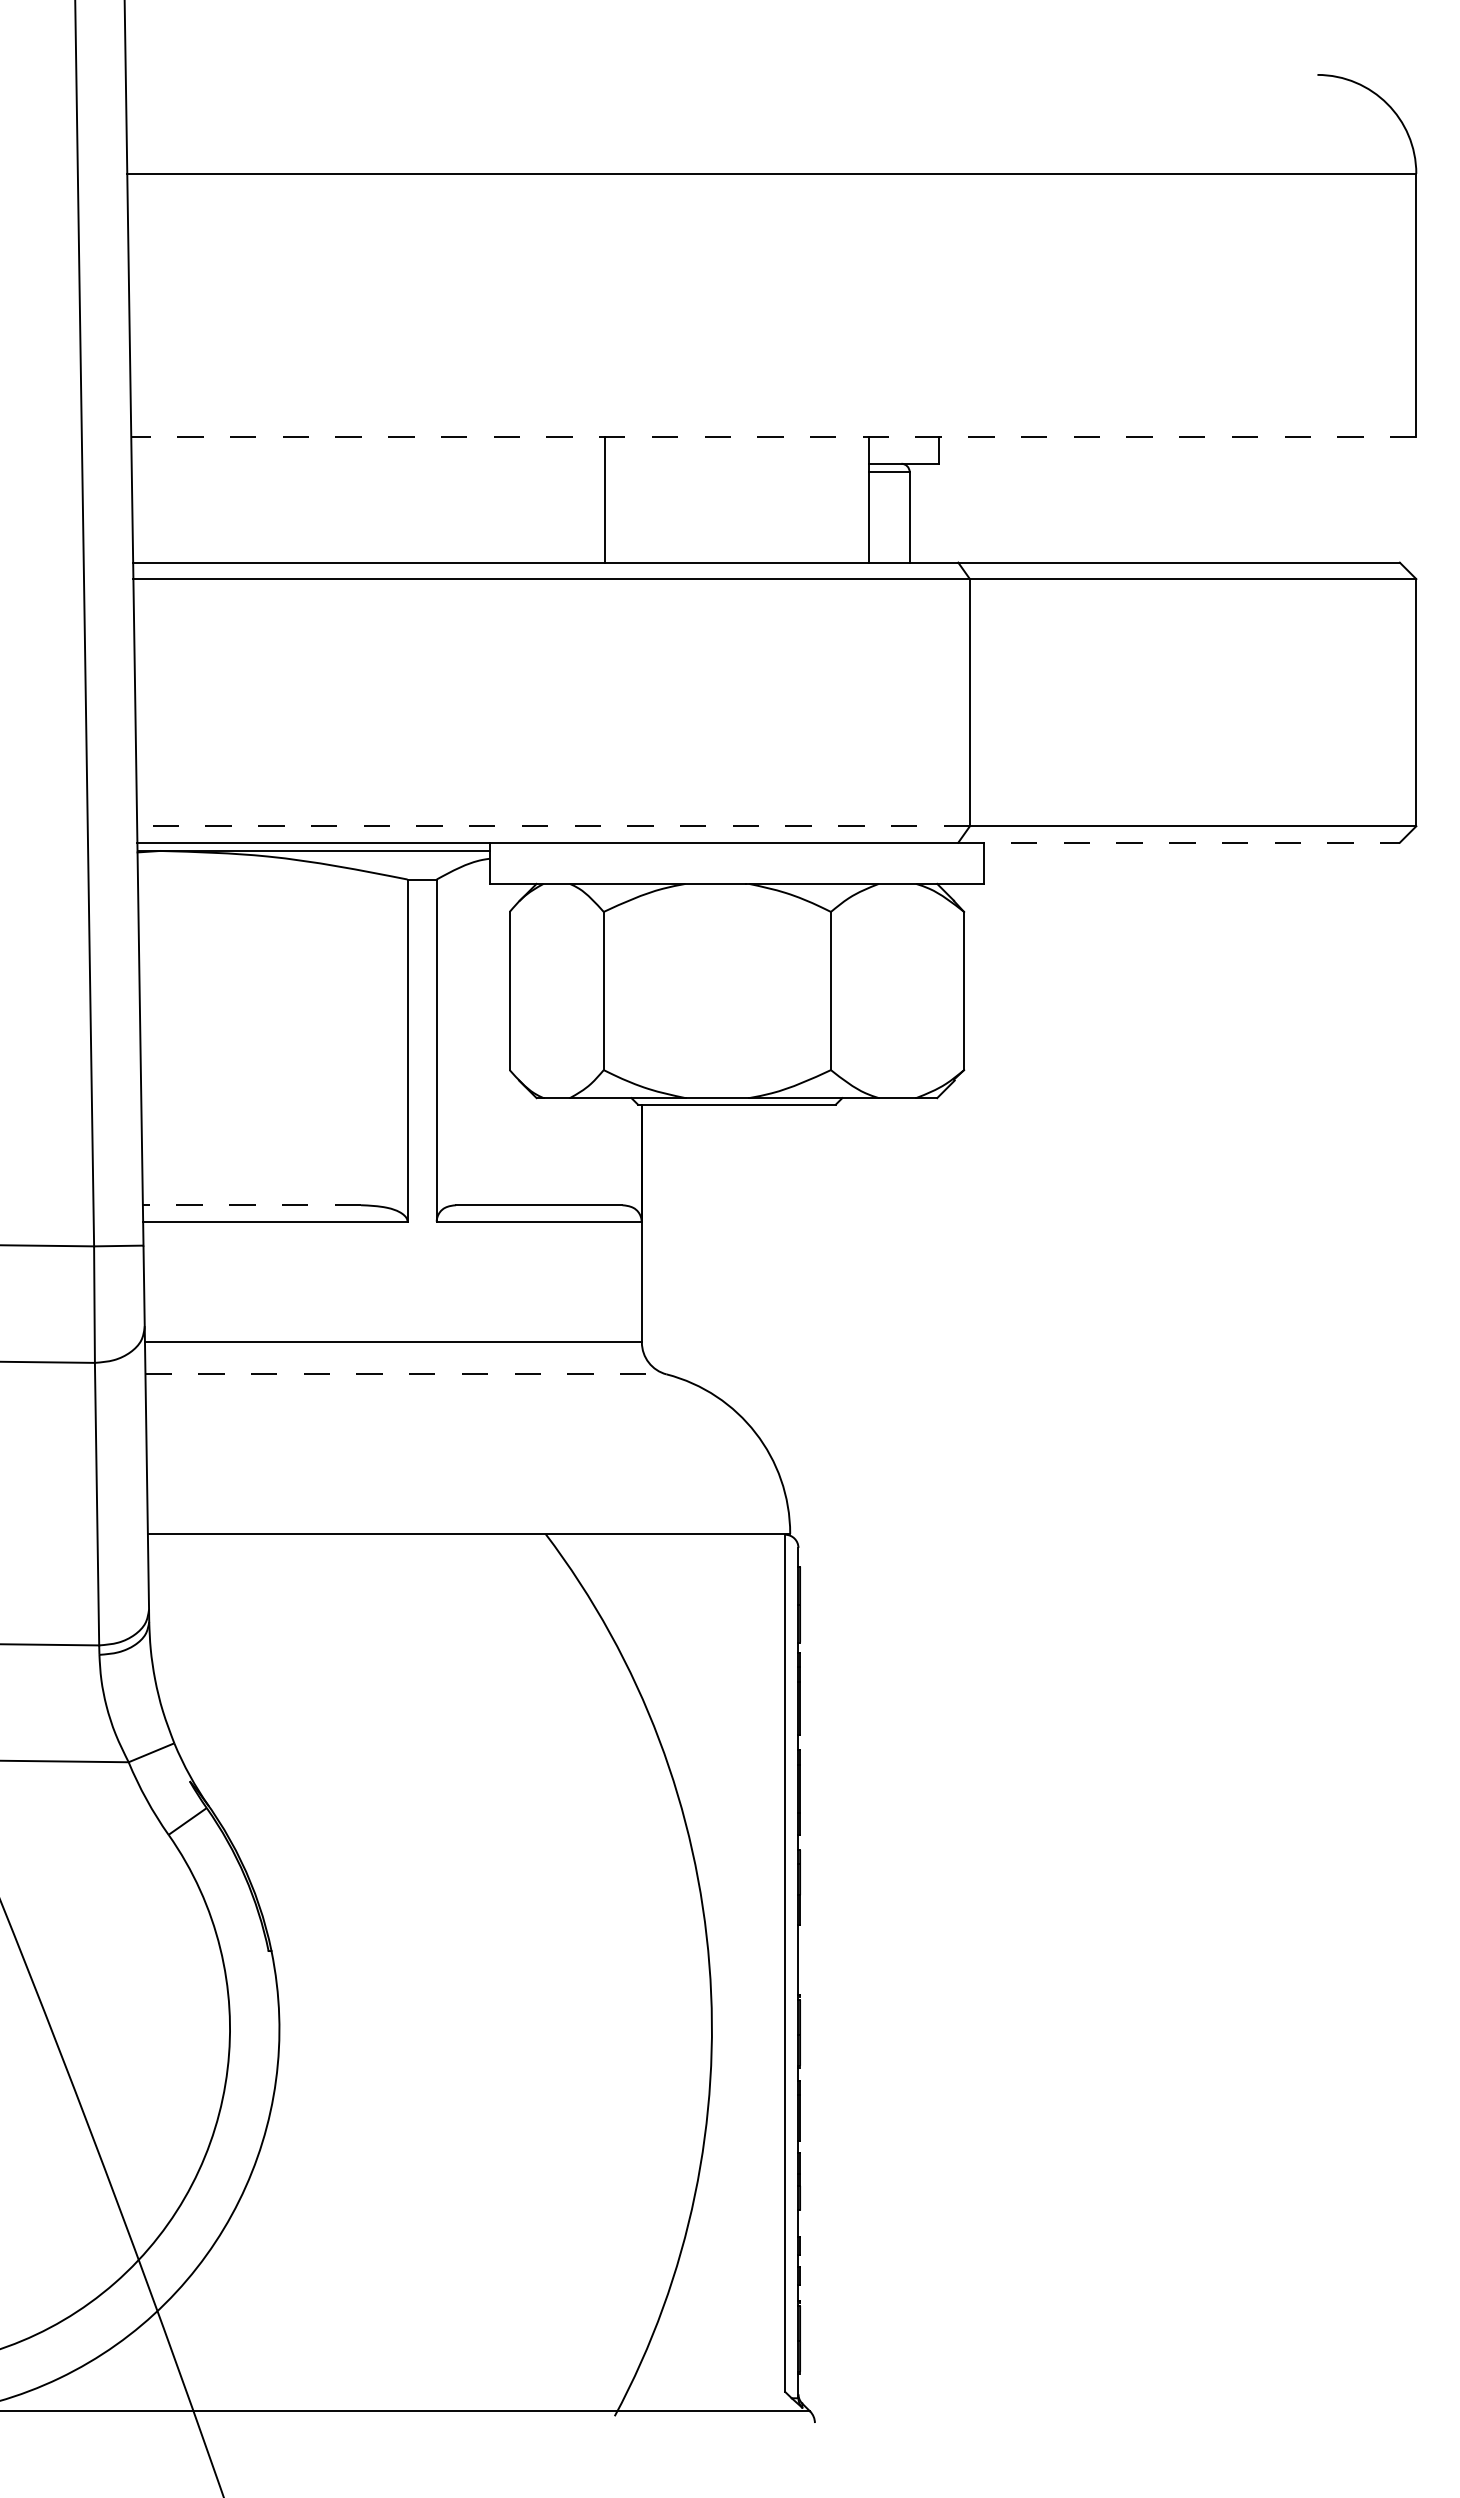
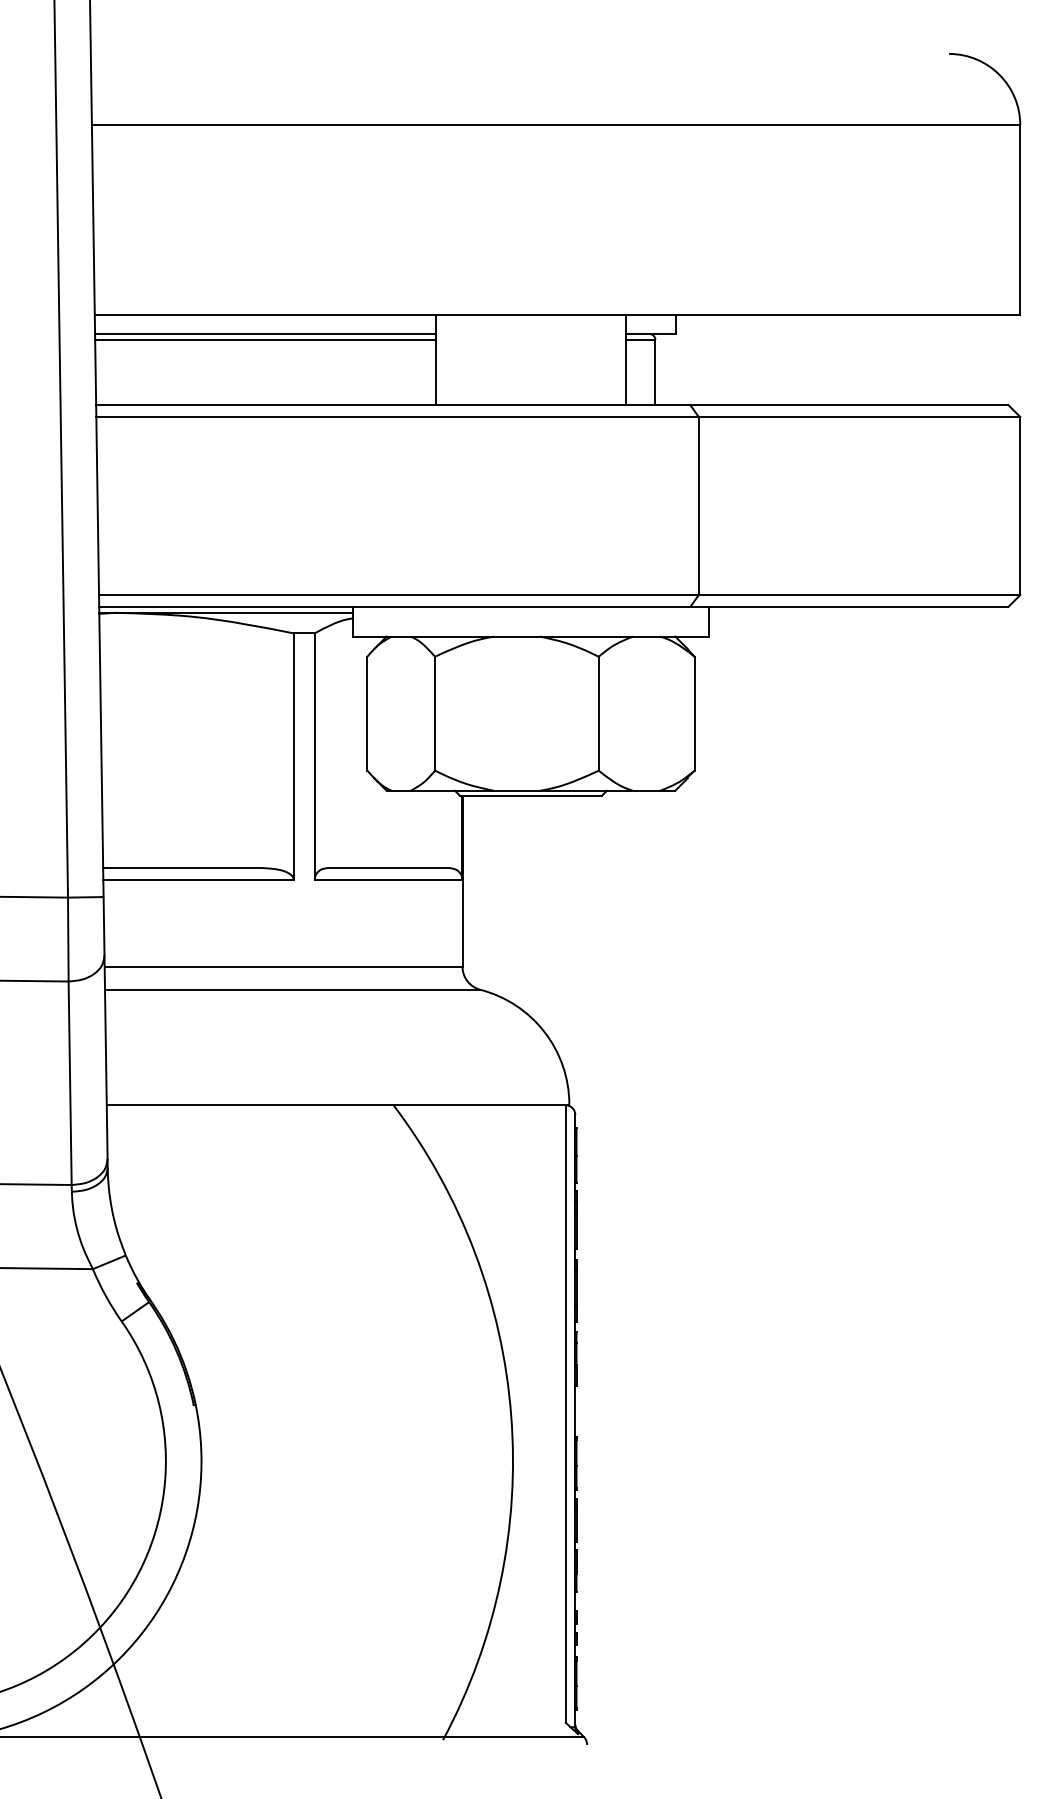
line: (773, 437) -> (557, 315), dashed -> solid
line: (368, 463) -> (265, 333), added
line: (368, 472) -> (265, 340), added
line: (553, 826) -> (398, 595), dashed -> solid
line: (1179, 842) -> (849, 606), dashed -> solid
line: (251, 1205) -> (181, 868), dashed -> solid
line: (406, 1374) -> (293, 989), dashed -> solid

